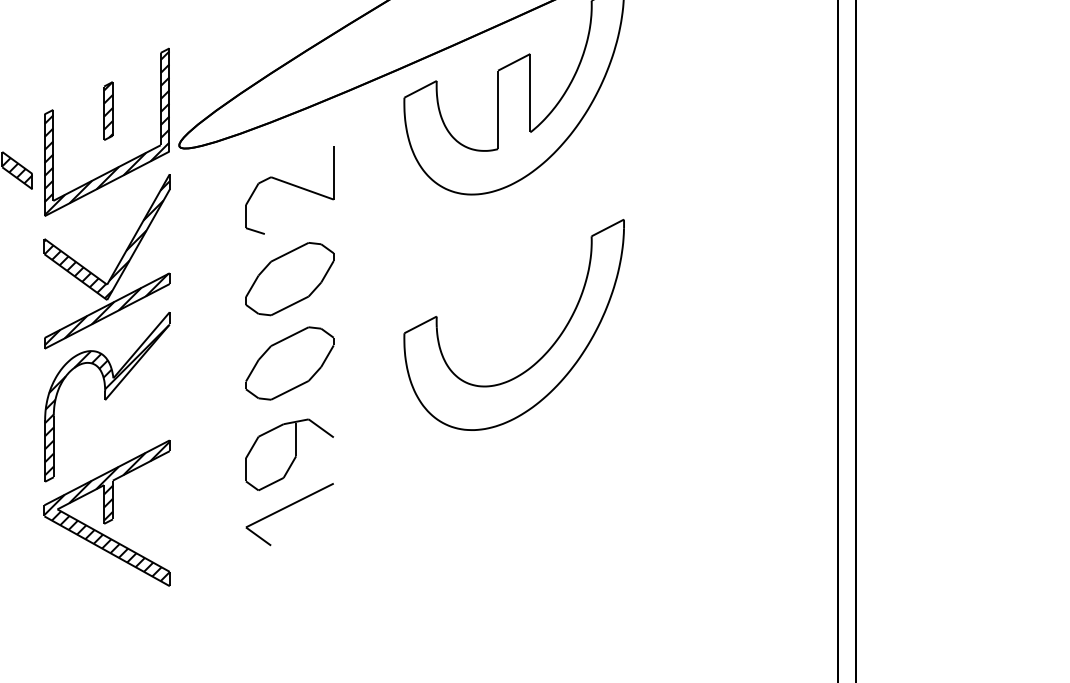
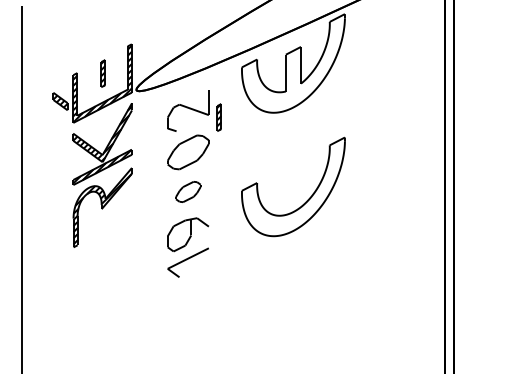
part: (354, 204) -> (218, 117), added
part: (544, 351) -> (307, 199), moved
part: (290, 362) -> (188, 191), size x0.6
part: (106, 511) -> (102, 261), removed

